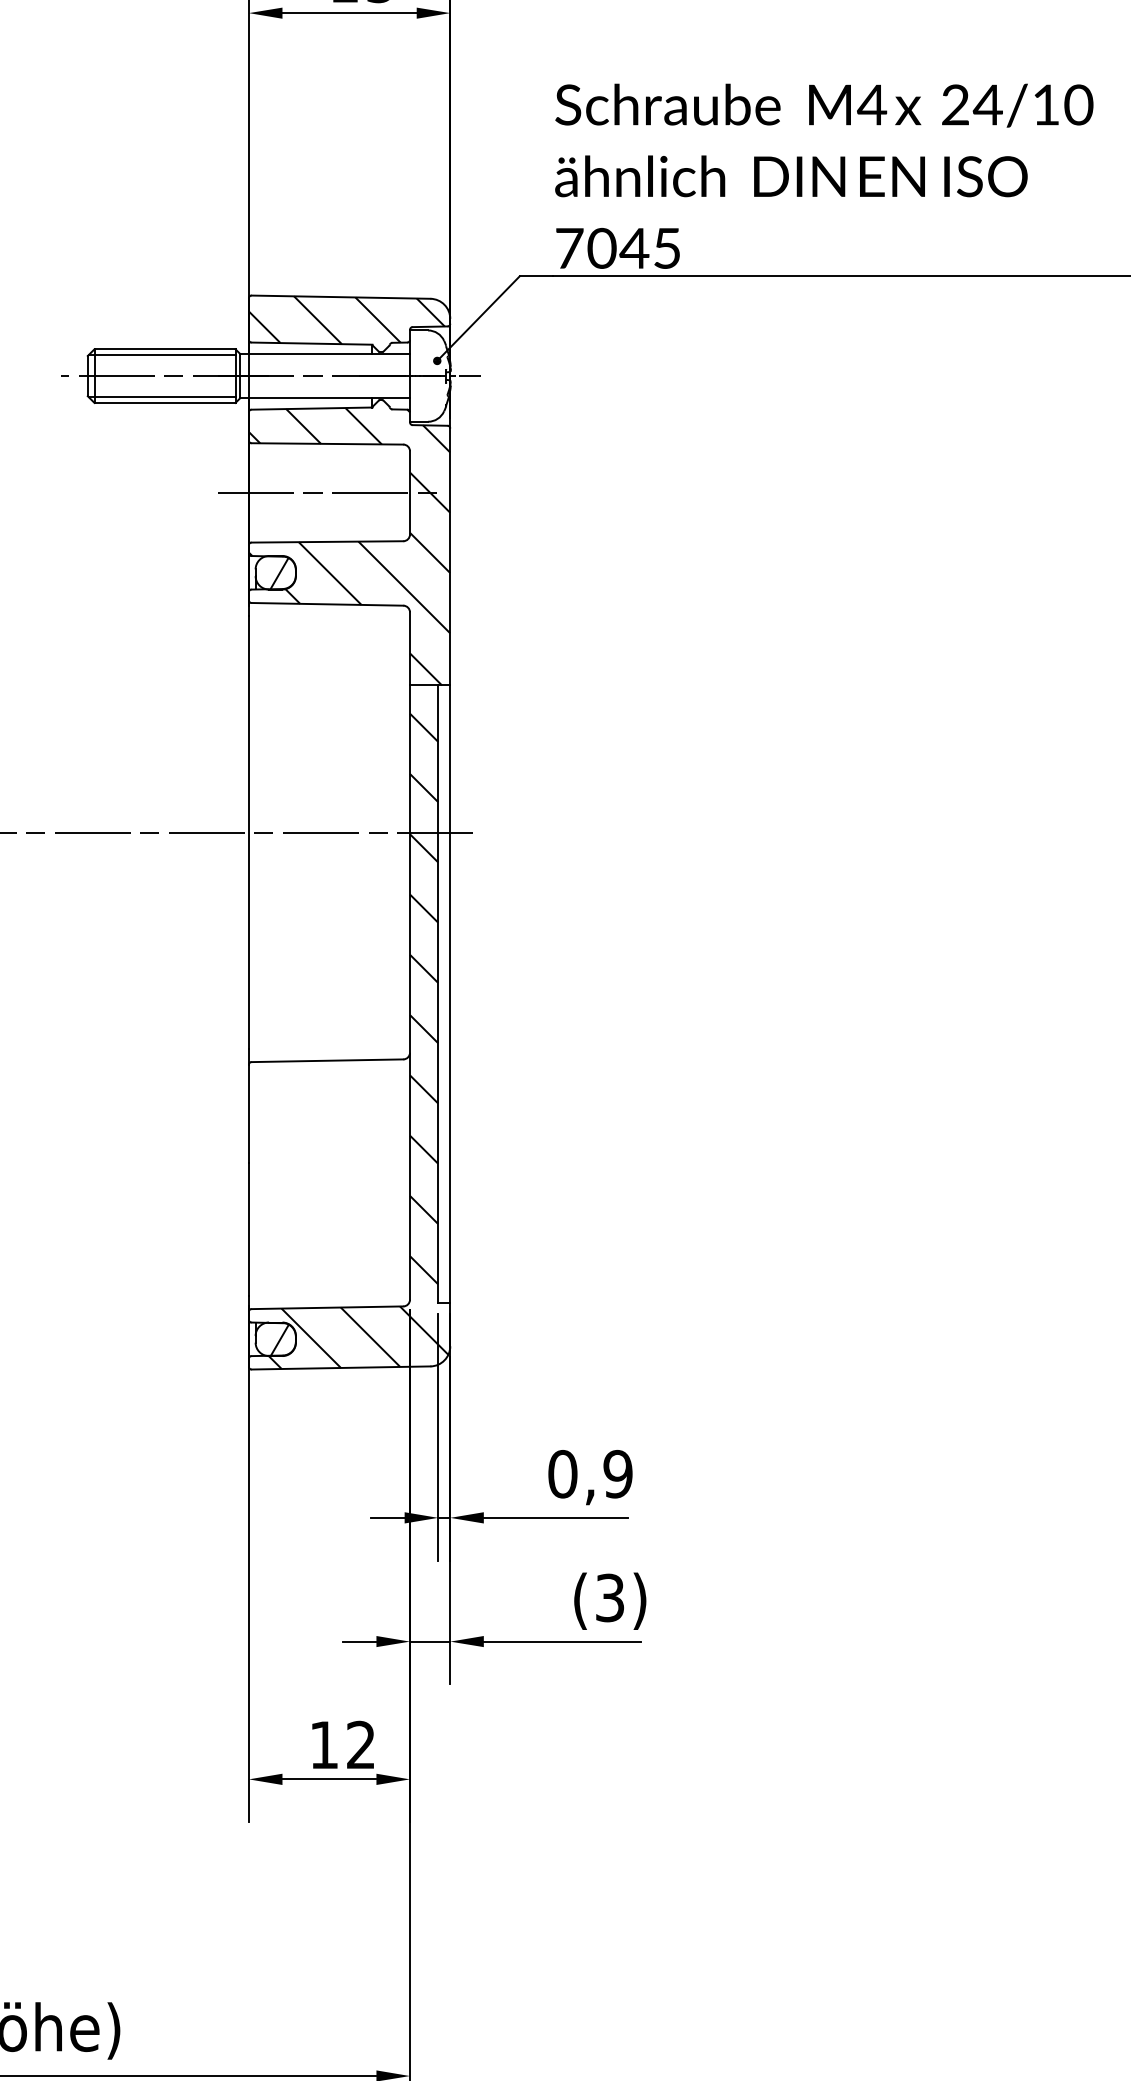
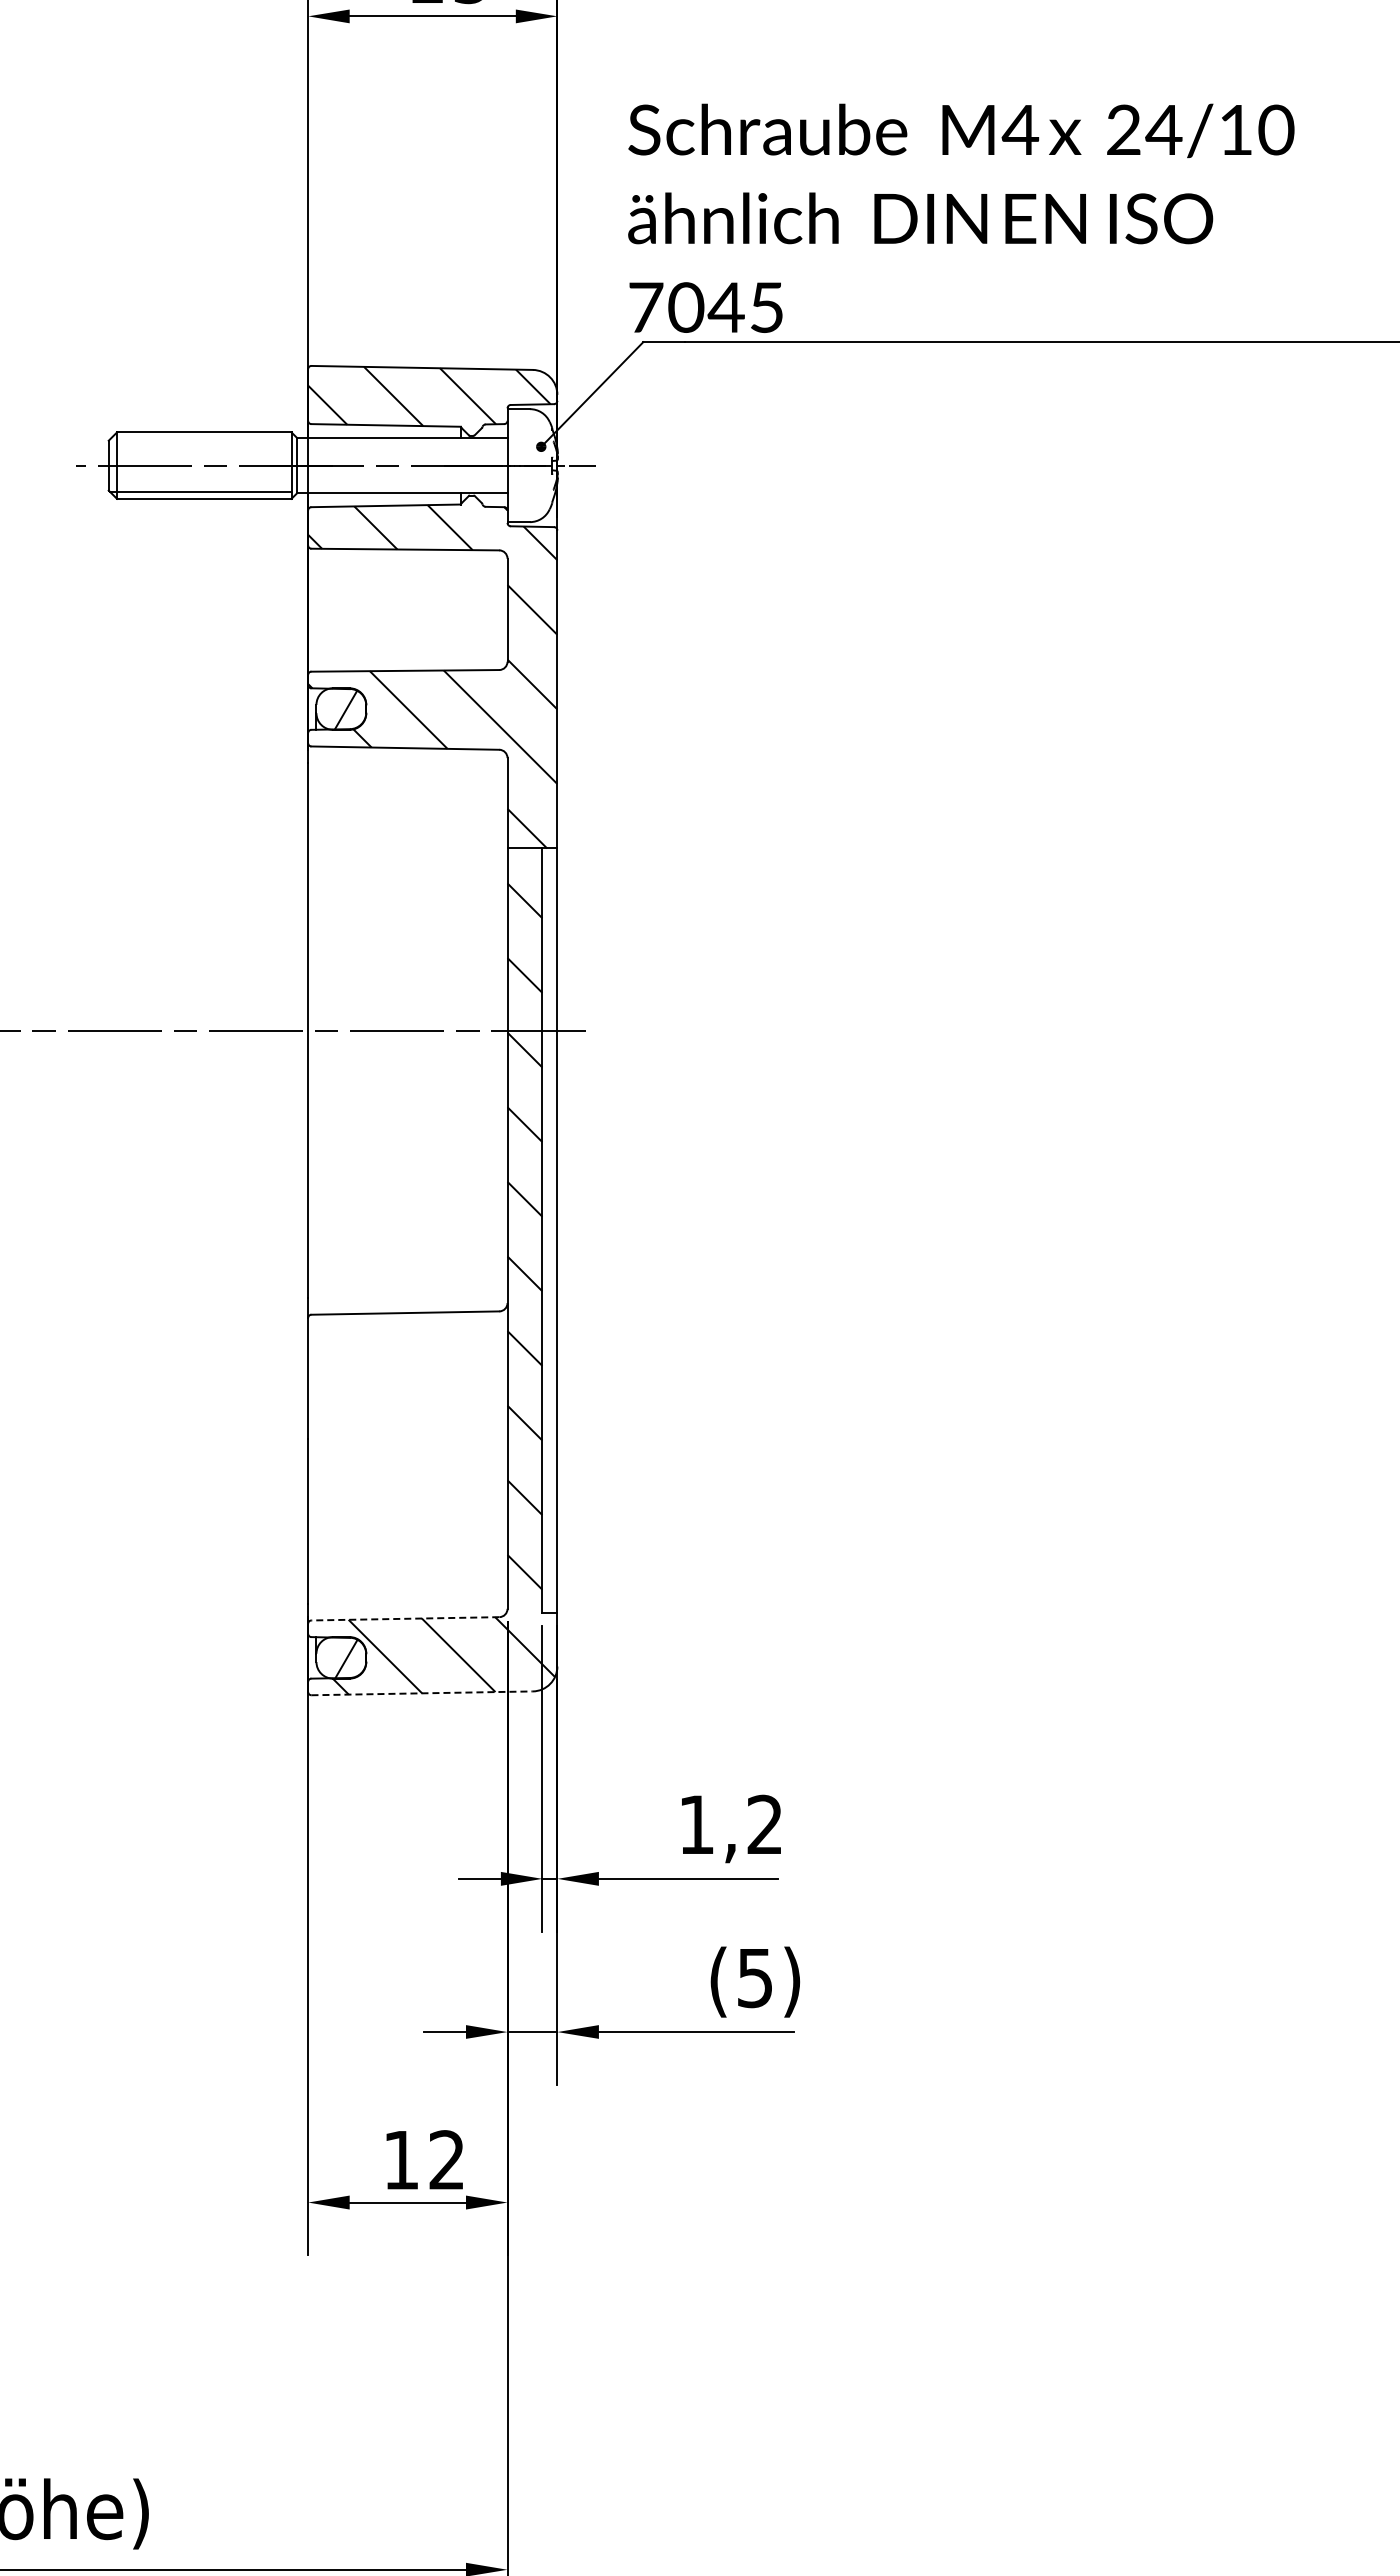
text: (824, 175) -> (961, 217), moved
line: (161, 354) -> (200, 439), removed
line: (326, 493) -> (404, 610), removed
line: (327, 1307) -> (405, 1618), solid -> dashed
line: (341, 1368) -> (422, 1693), solid -> dashed
text: (590, 1473) -> (730, 1824), 0,9 -> 1,2
text: (610, 1597) -> (755, 1977), (3) -> (5)

